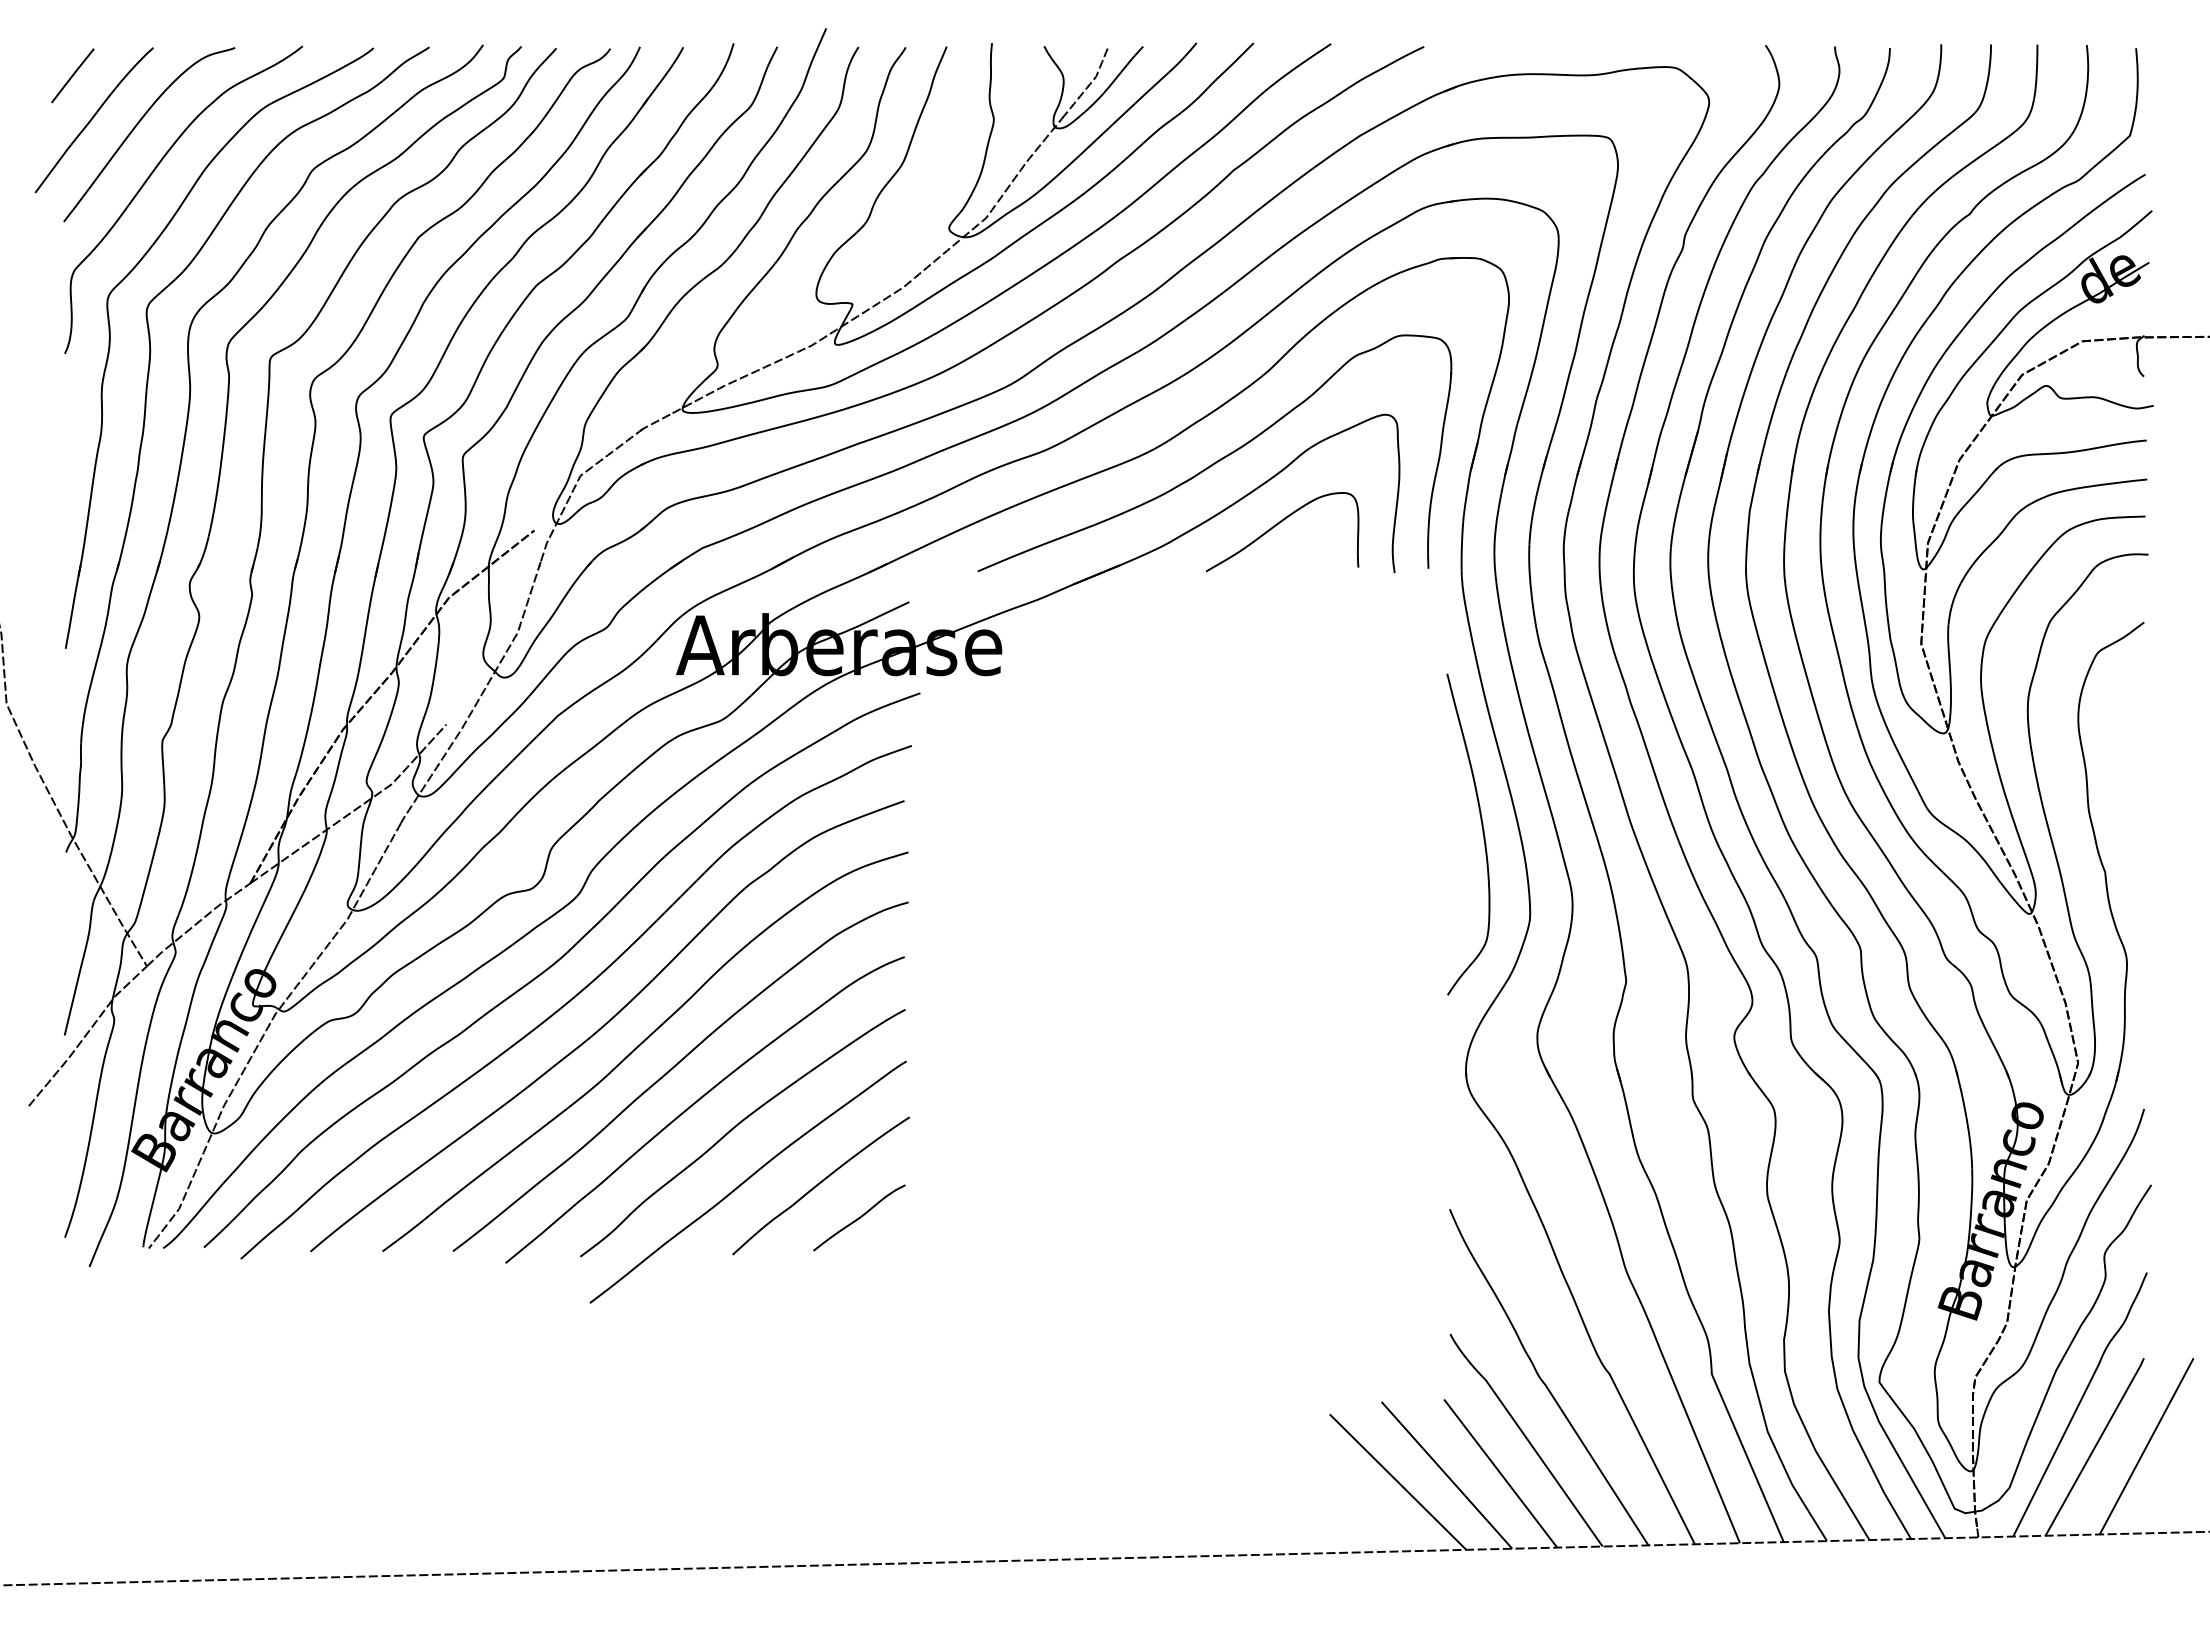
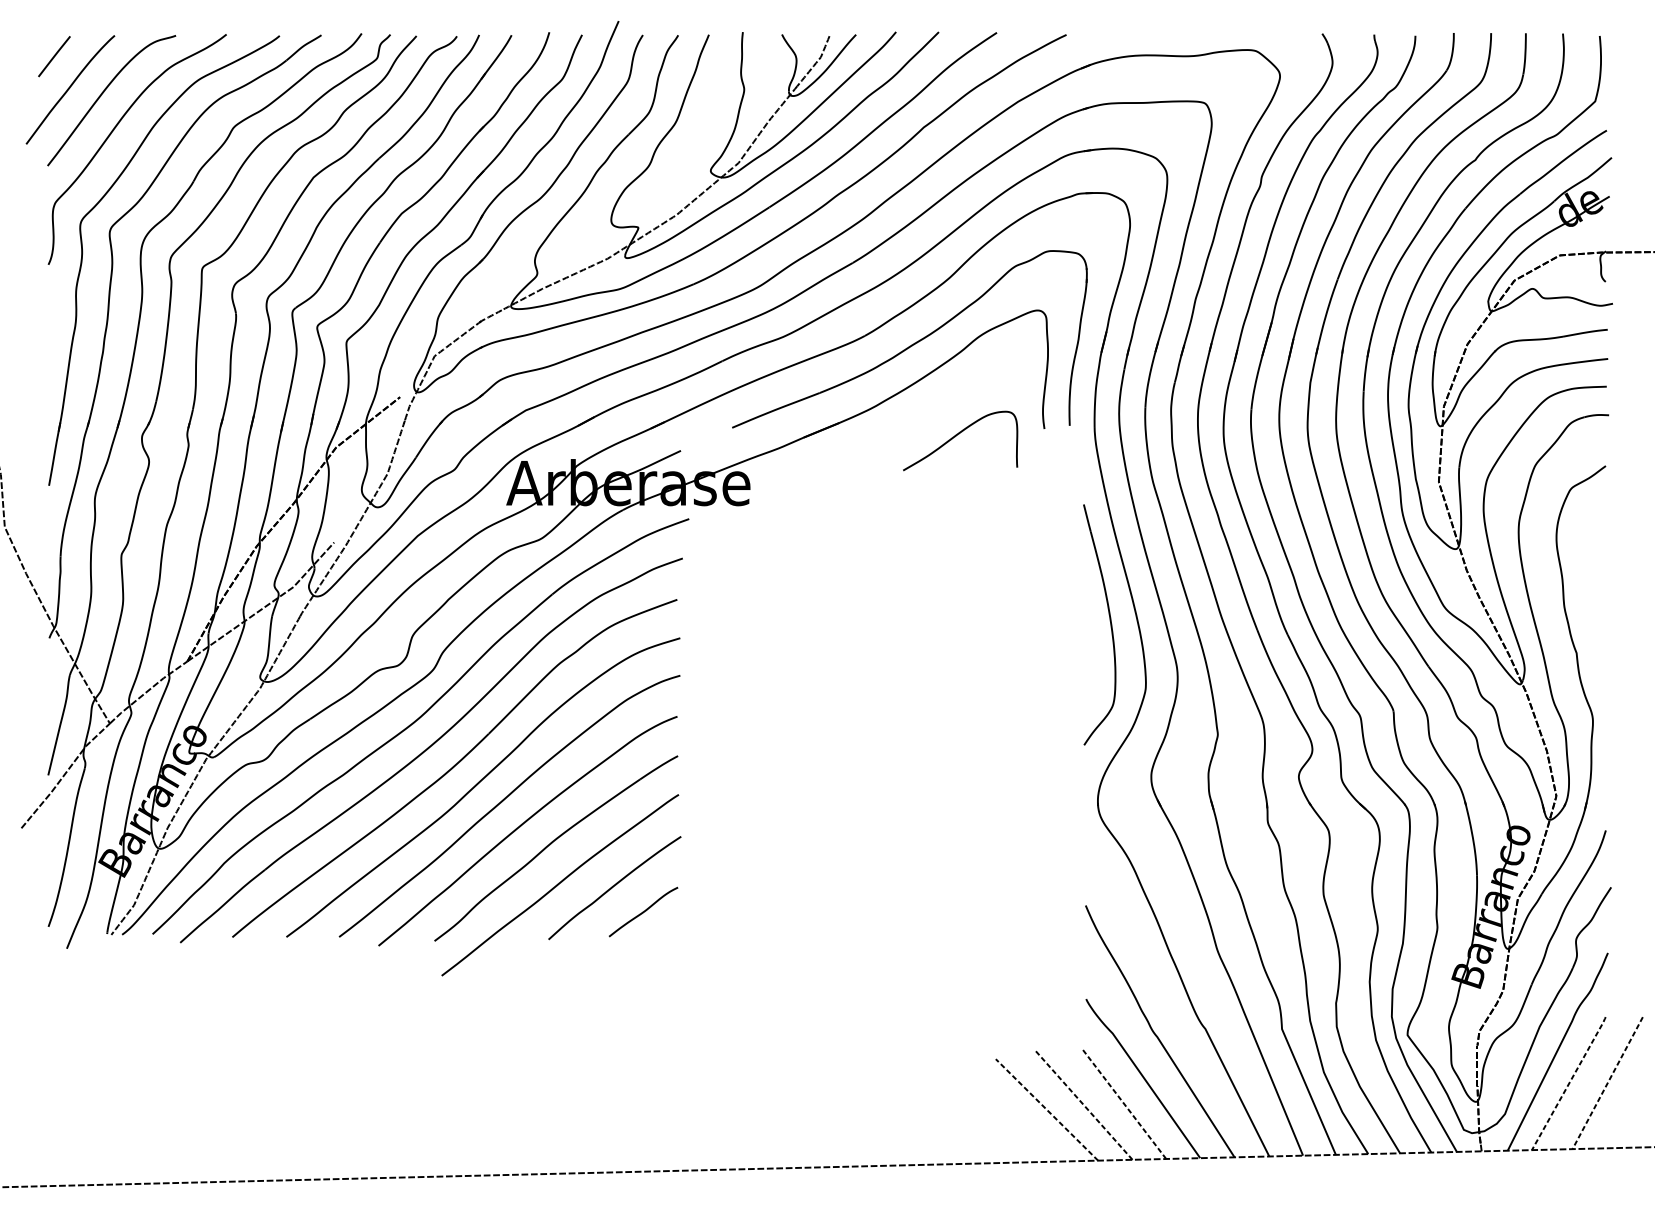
curve: (1277, 525) -> (956, 436), moved
line: (2095, 1446) -> (1569, 1083), solid -> dashed
line: (2146, 1446) -> (1607, 1083), solid -> dashed
line: (1500, 1473) -> (1123, 1103), solid -> dashed
line: (1446, 1474) -> (1083, 1104), solid -> dashed
line: (1397, 1481) -> (1046, 1109), solid -> dashed

